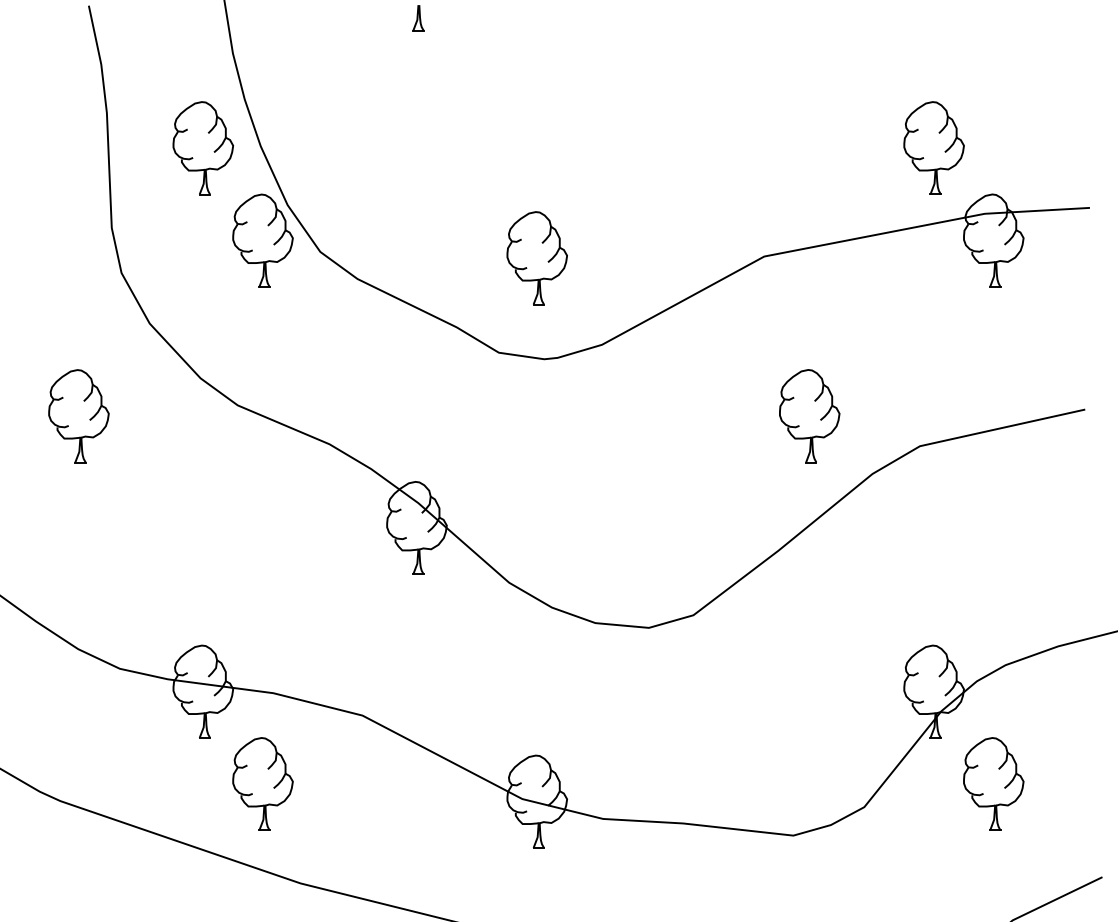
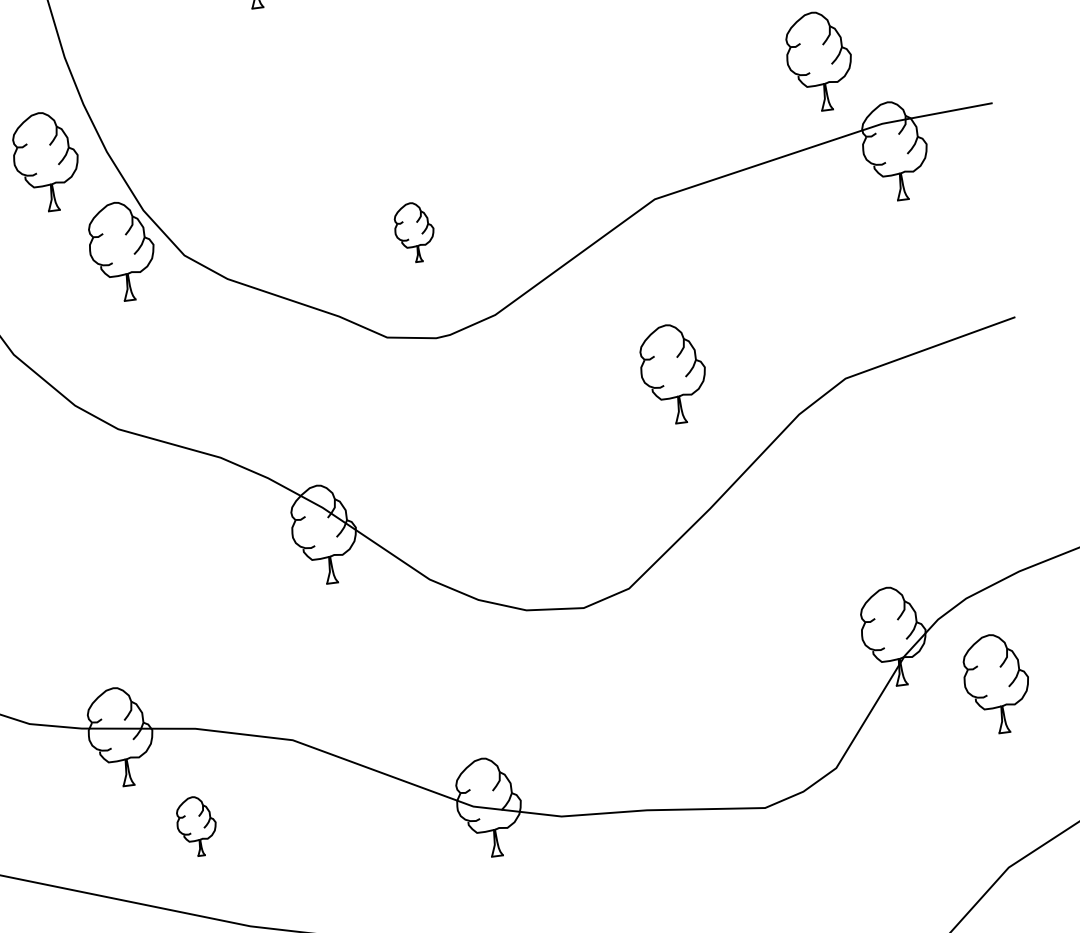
part: (536, 258) -> (414, 232), size x0.6
part: (809, 416) -> (673, 374), moved
part: (262, 783) -> (196, 825), size x0.6
part: (993, 783) -> (996, 683), moved

